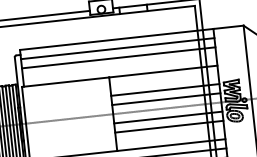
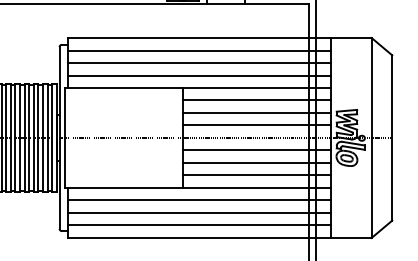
line: (119, 67) -> (198, 75), added
line: (163, 80) -> (256, 100), added
line: (169, 135) -> (256, 175), added

